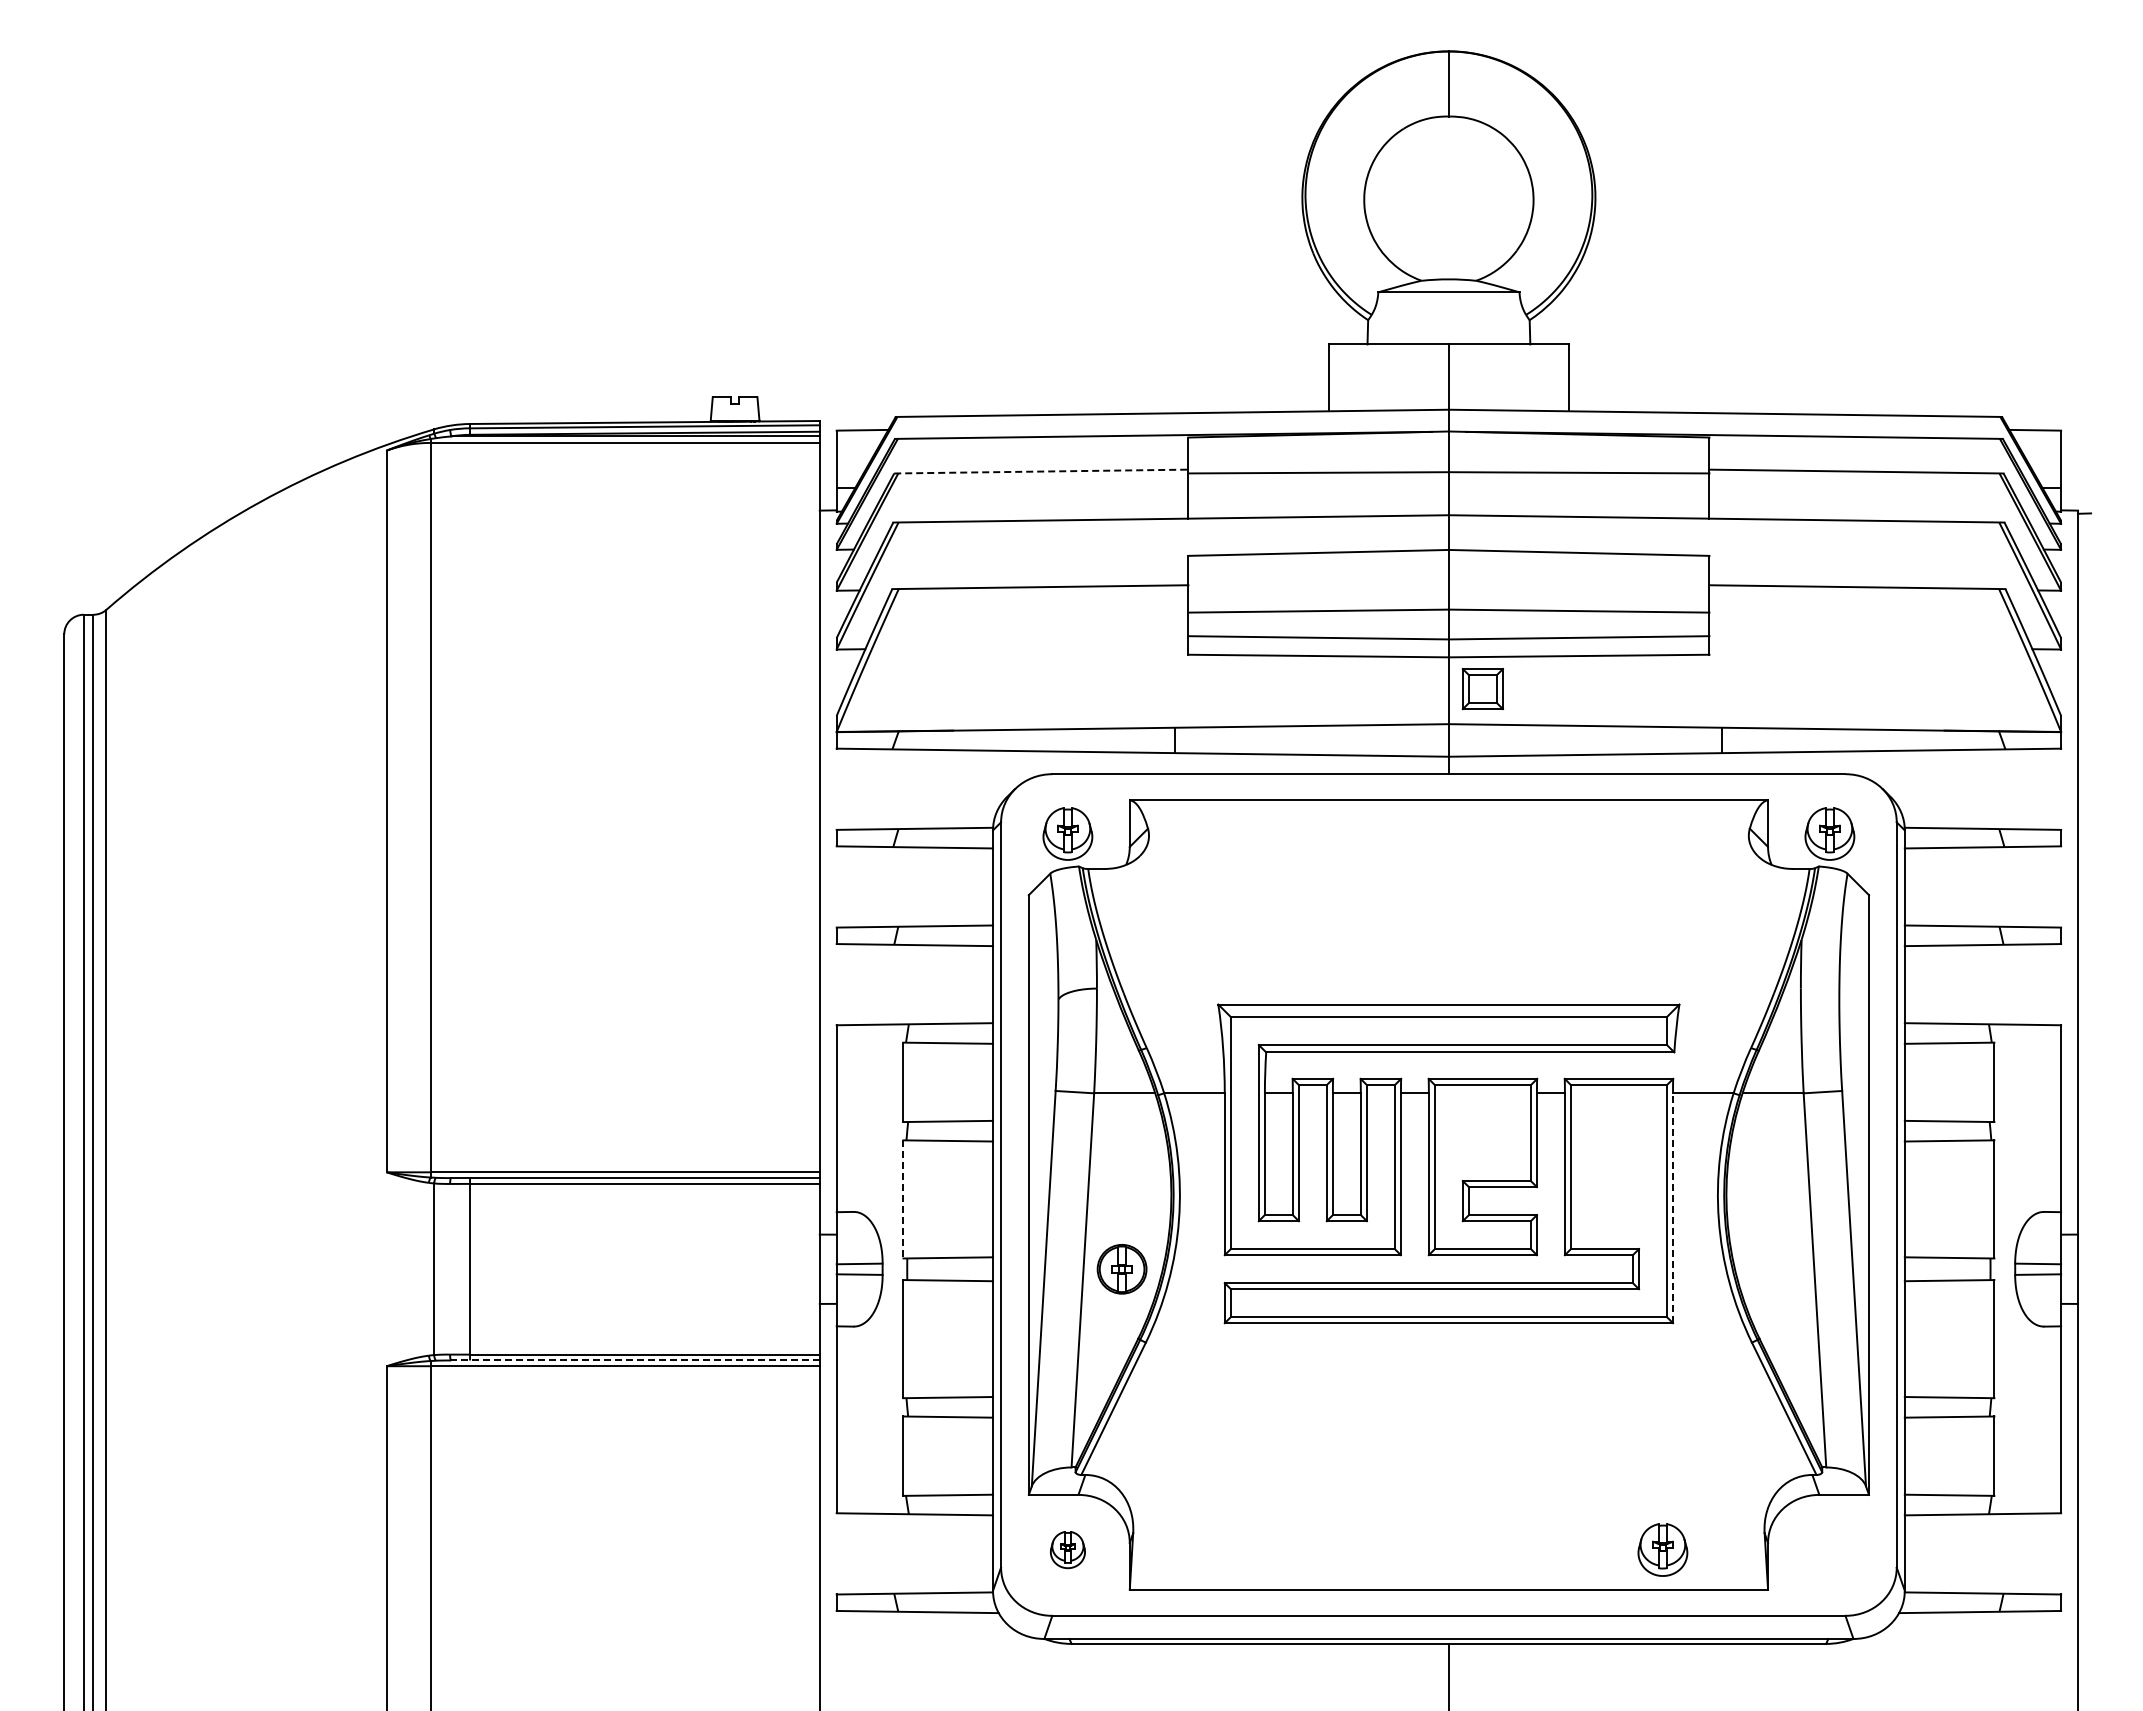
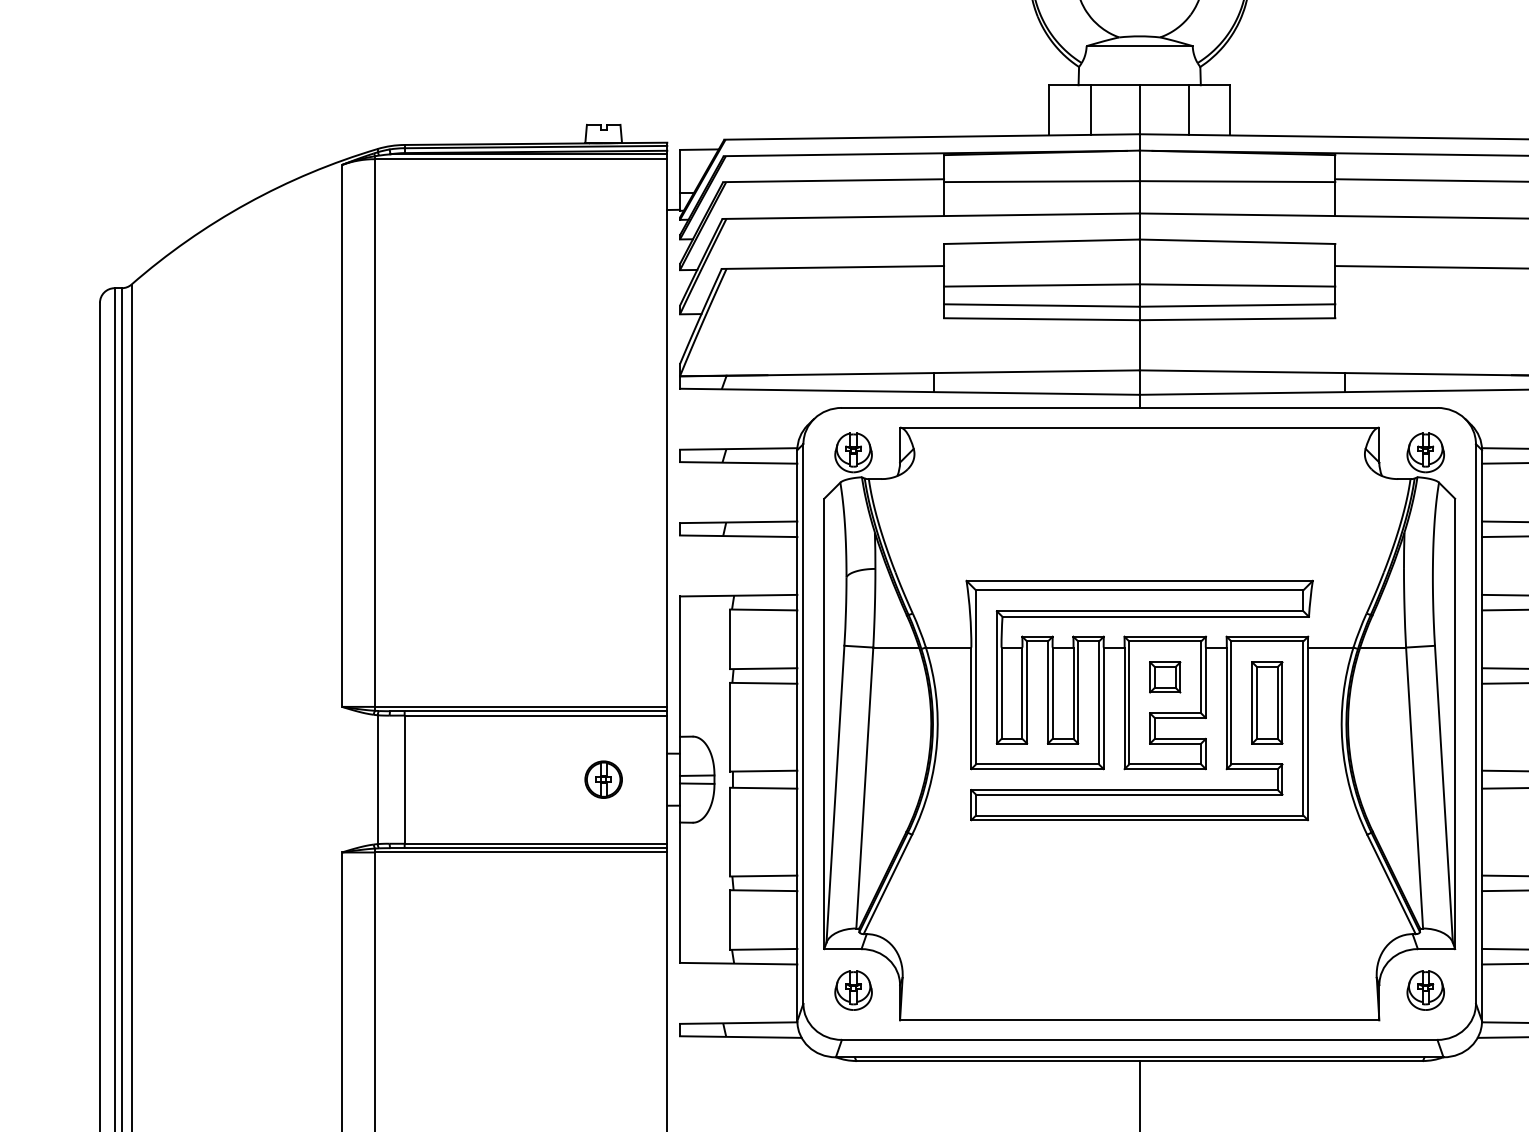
line: (1383, 377) -> (1090, 110), added
line: (1514, 377) -> (1188, 110), added
line: (1041, 471) -> (833, 180), dashed -> solid
part: (1482, 689) -> (1164, 677), moved
part: (1618, 1167) -> (1267, 703), added
line: (903, 1199) -> (730, 727), dashed -> solid
line: (1673, 1208) -> (1308, 734), dashed -> solid
part: (1121, 1269) -> (603, 779), moved
line: (634, 1360) -> (528, 848), dashed -> solid
part: (1067, 1549) -> (853, 990), size x1.43
part: (1662, 1549) -> (1425, 990), moved

